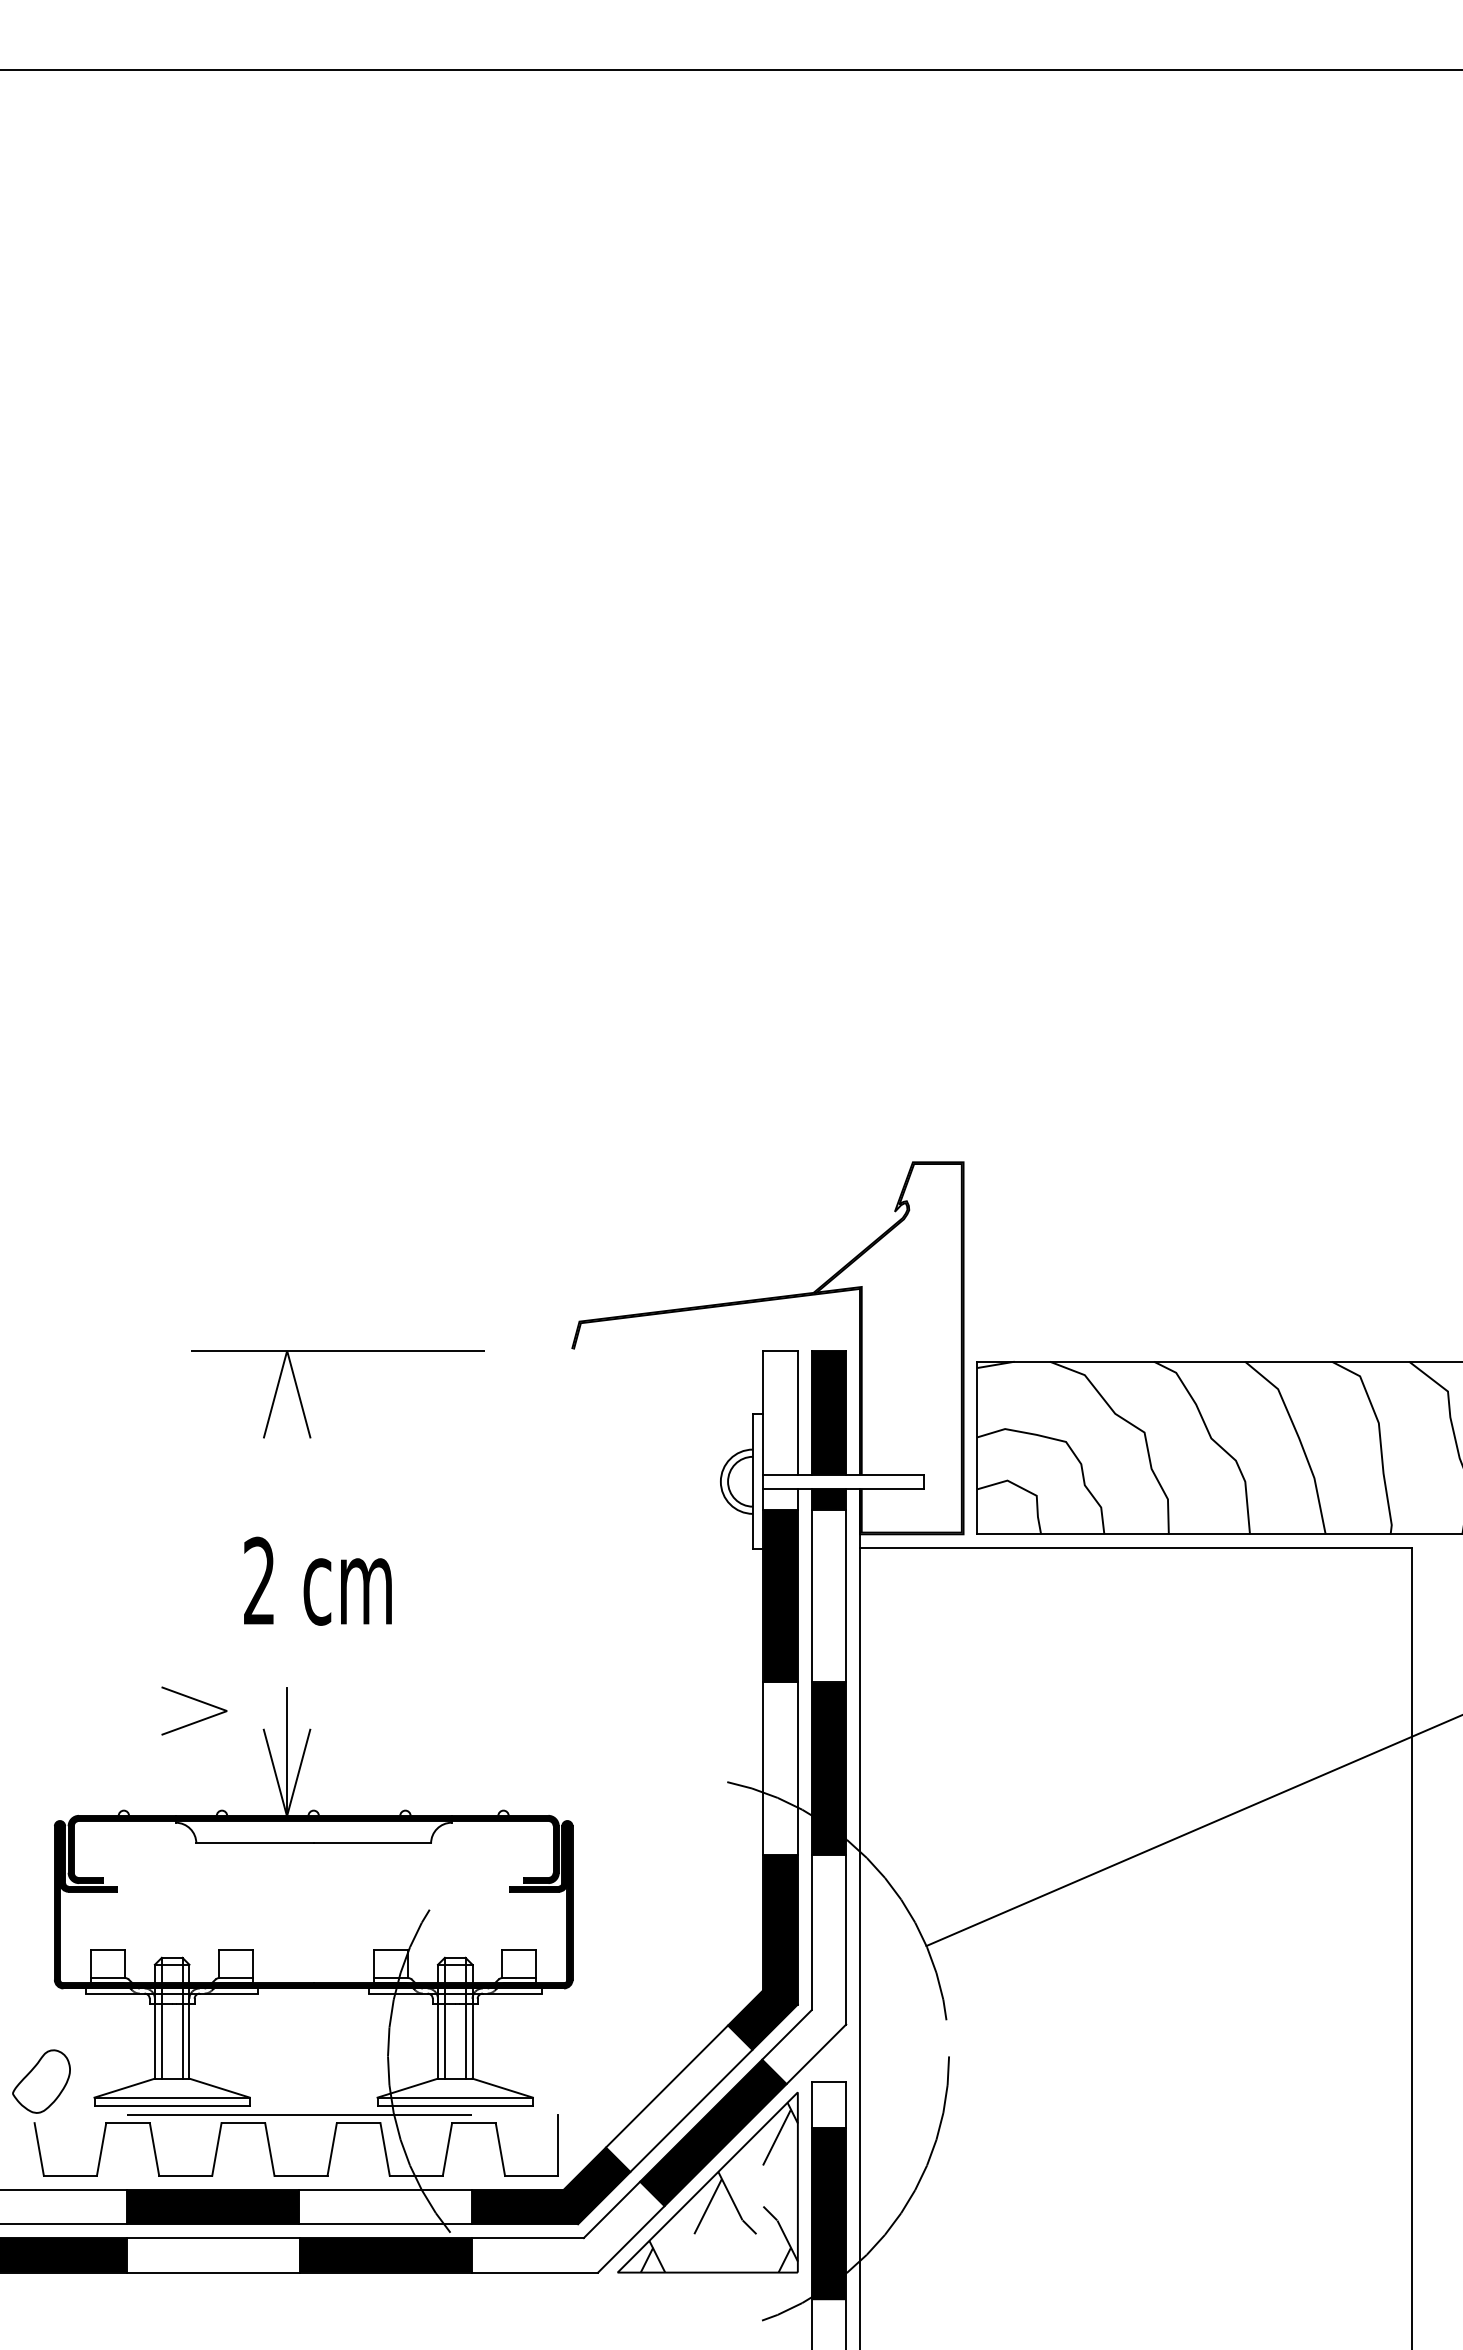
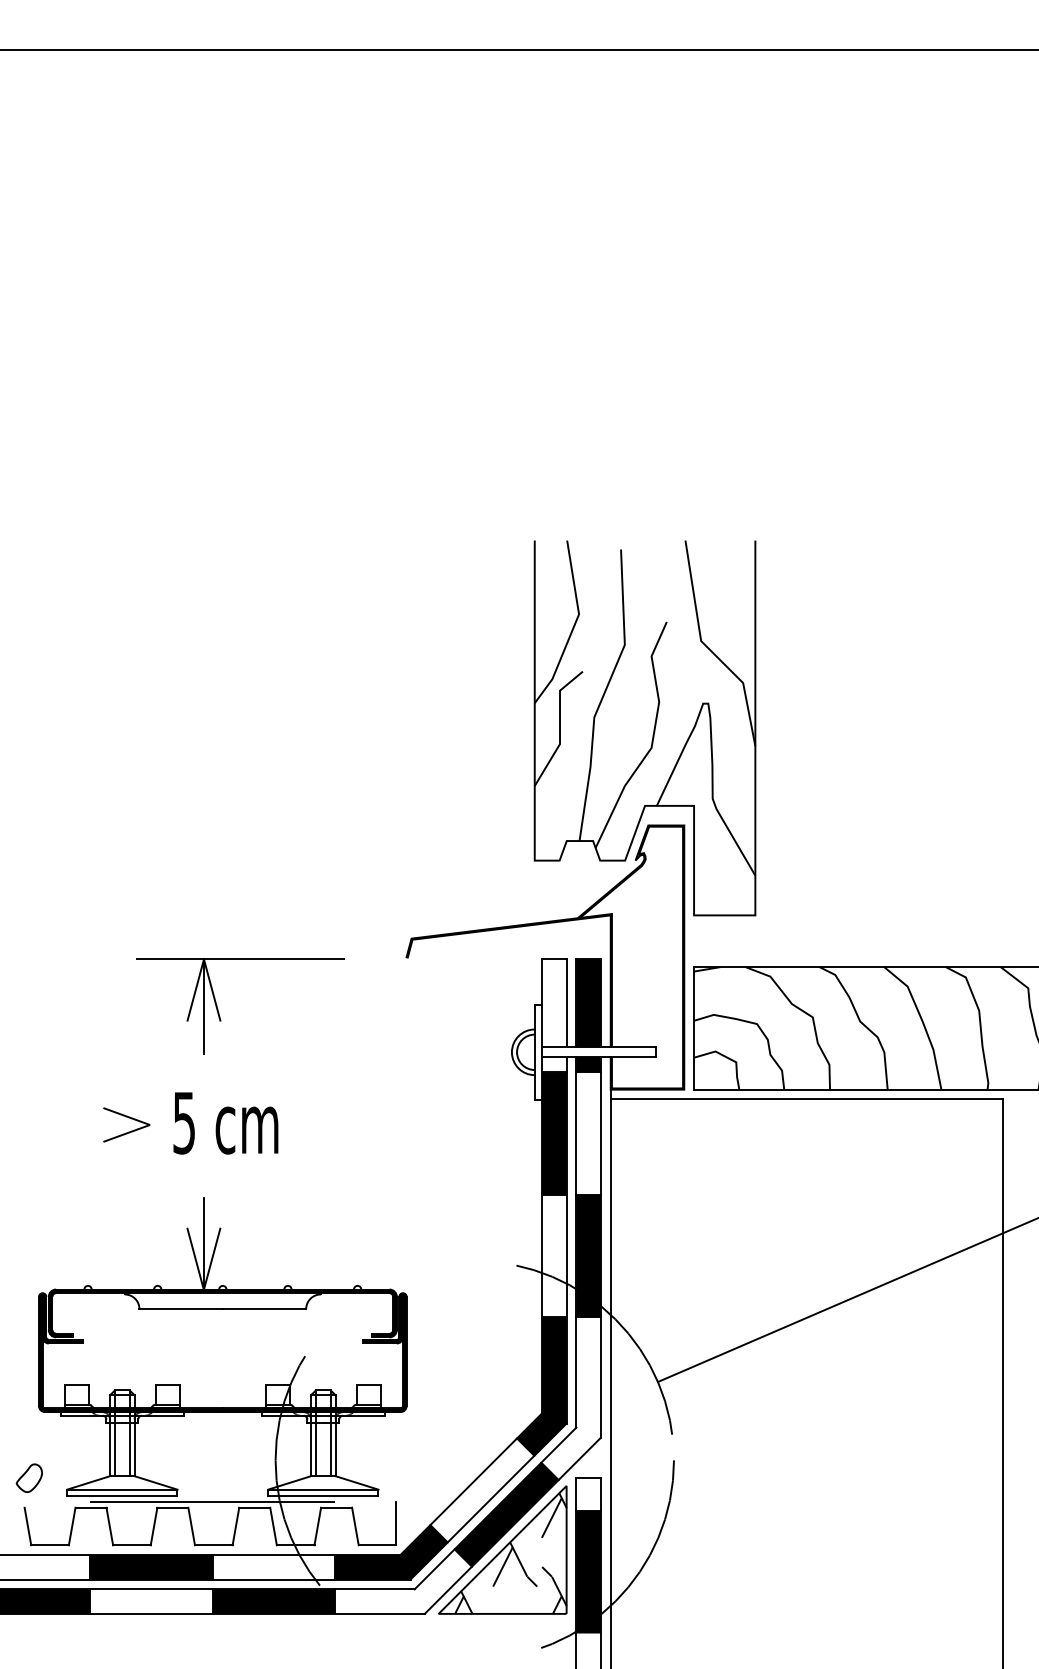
part: (920, 1027) -> (653, 729), added
line: (287, 1416) -> (204, 1005), added
text: (259, 1580) -> (184, 1122), 2 -> 5
line: (197, 1701) -> (128, 1118), moved
part: (40, 2081) -> (28, 1478), size x0.62

